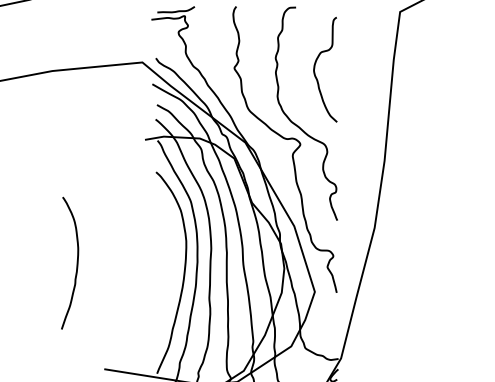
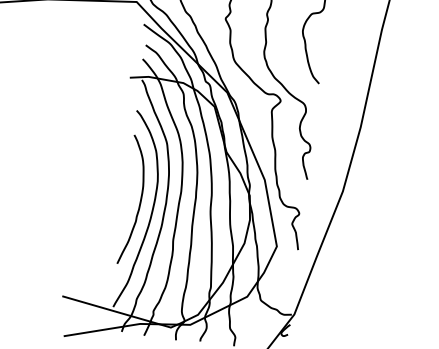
curve: (76, 262) -> (139, 200), moved

